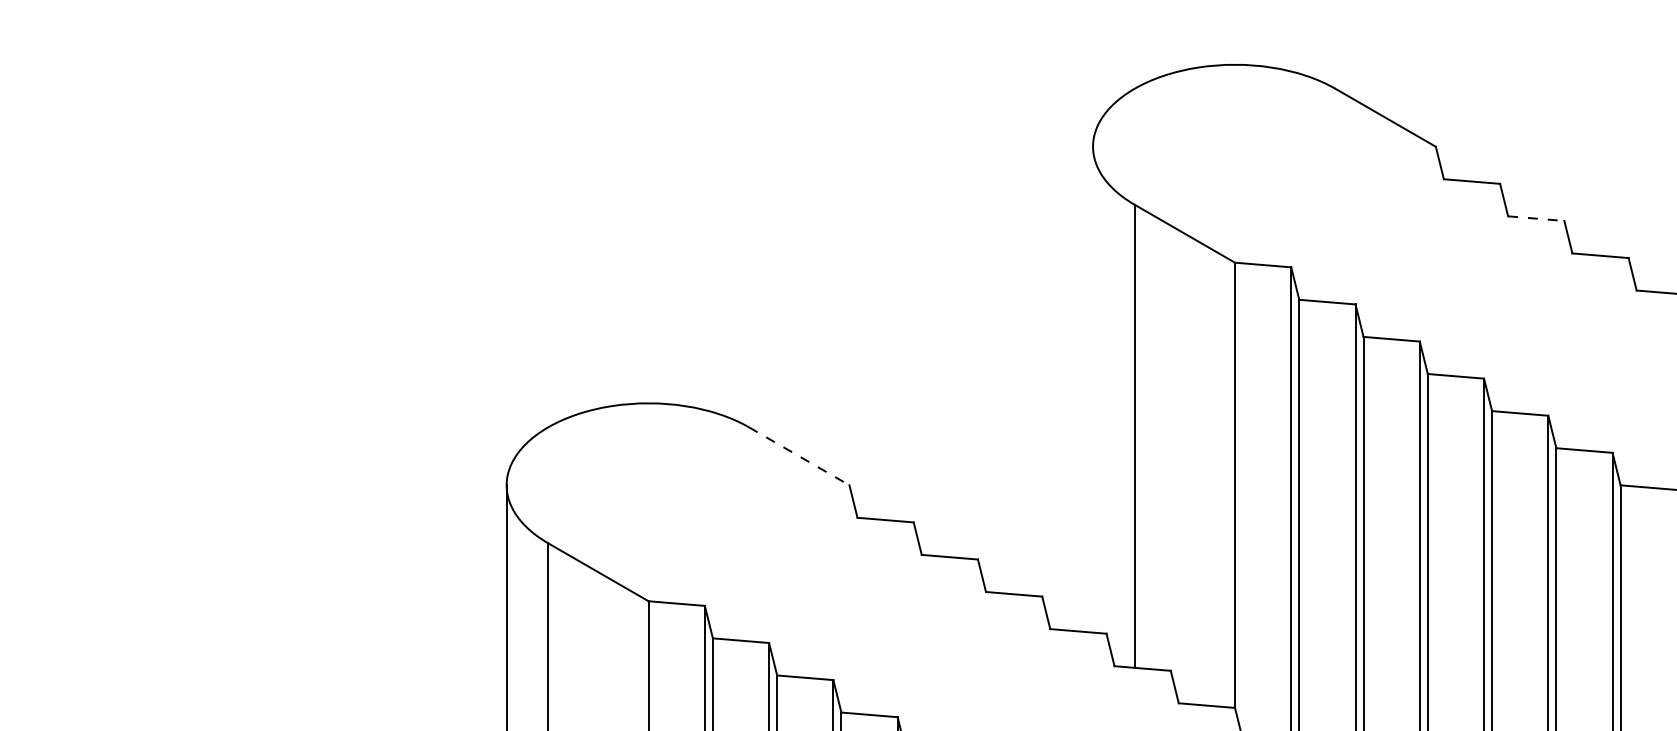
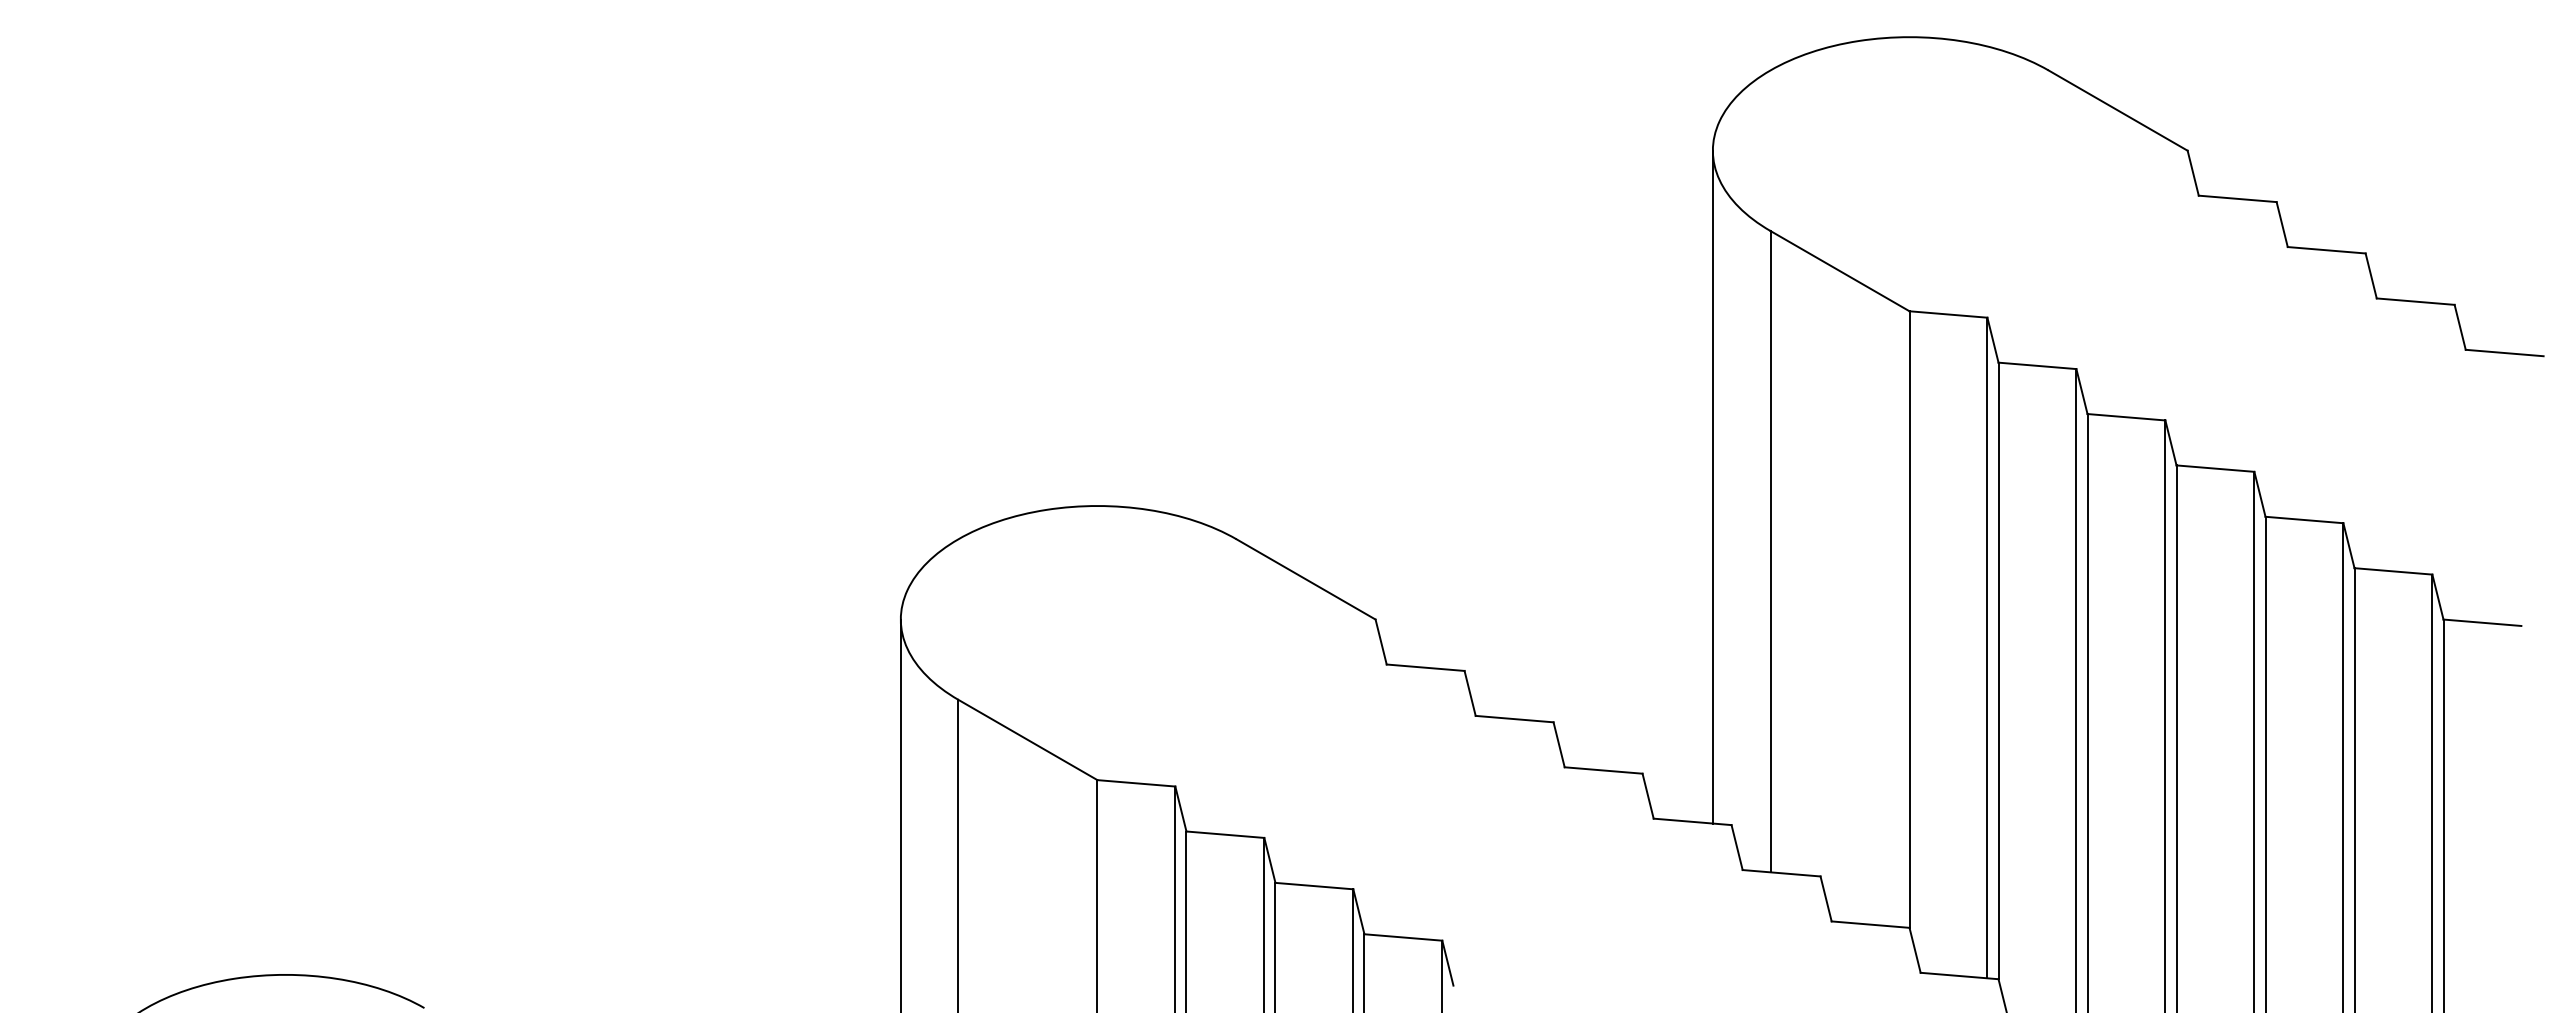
line: (1536, 218) -> (2327, 250), dashed -> solid
line: (1092, 389) -> (1712, 486), added
line: (799, 456) -> (1306, 579), dashed -> solid

